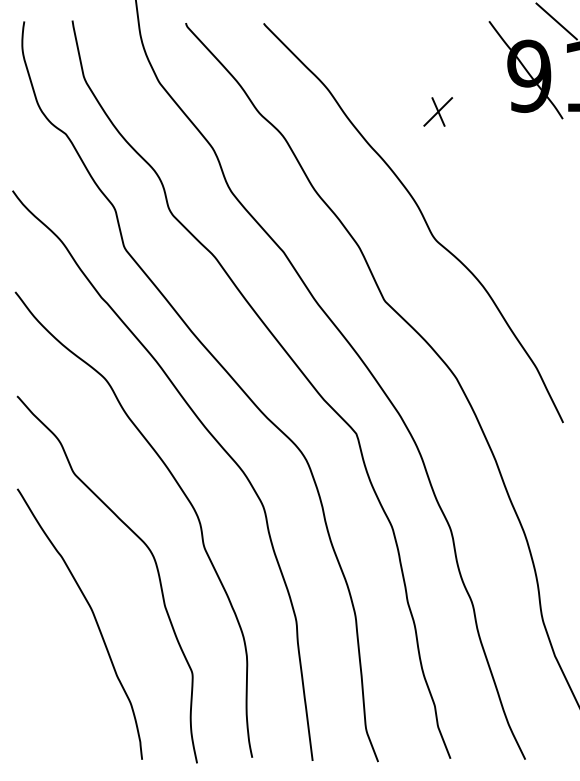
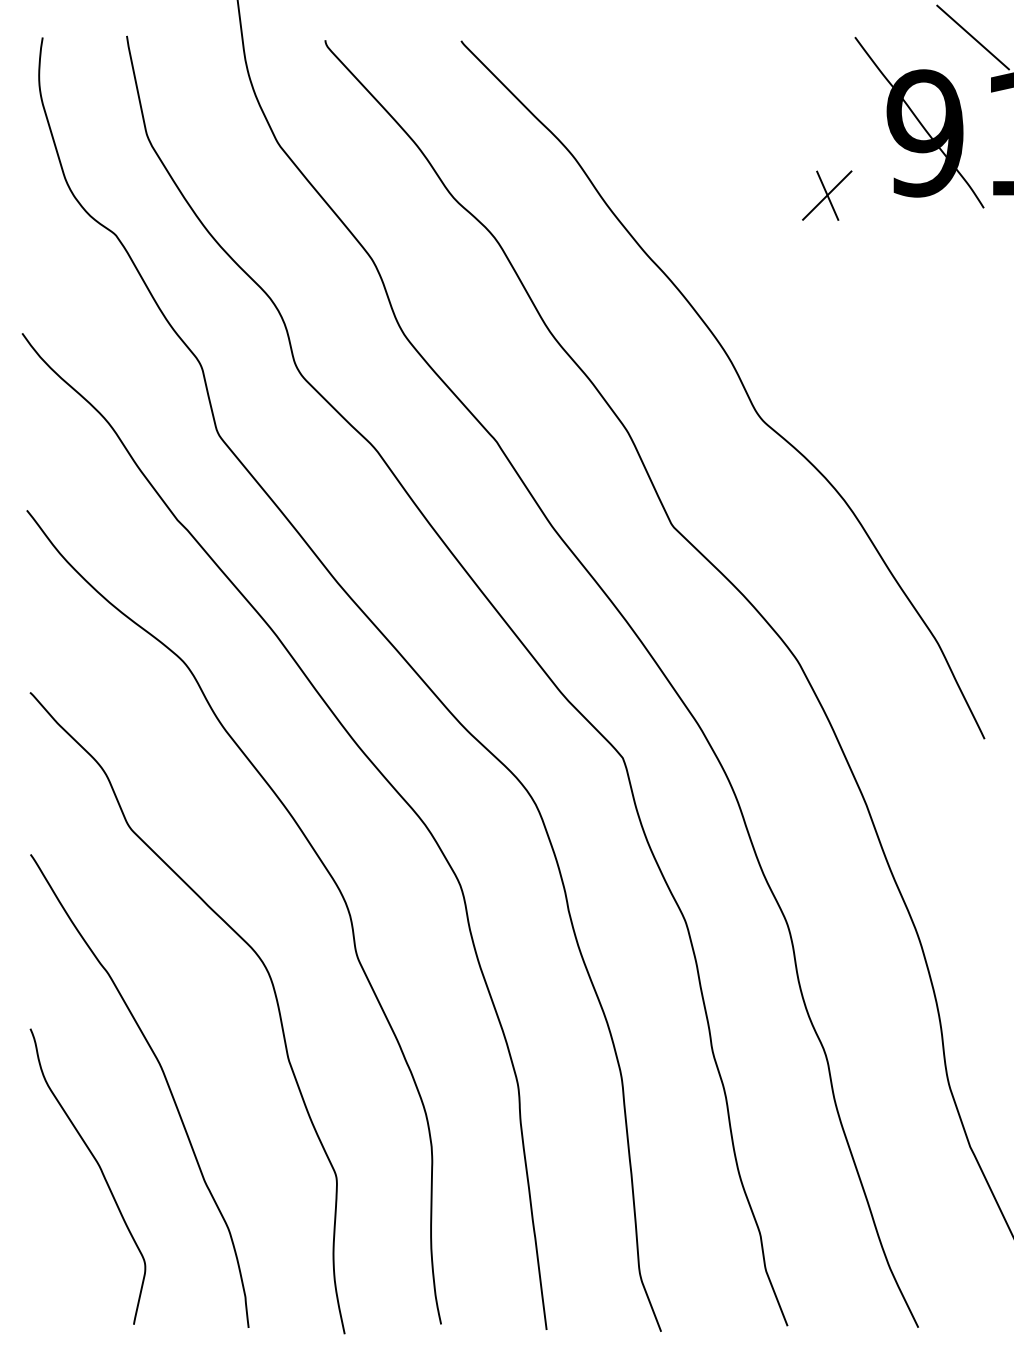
part: (438, 111) -> (827, 194), moved
curve: (56, 669) -> (98, 1170), added

